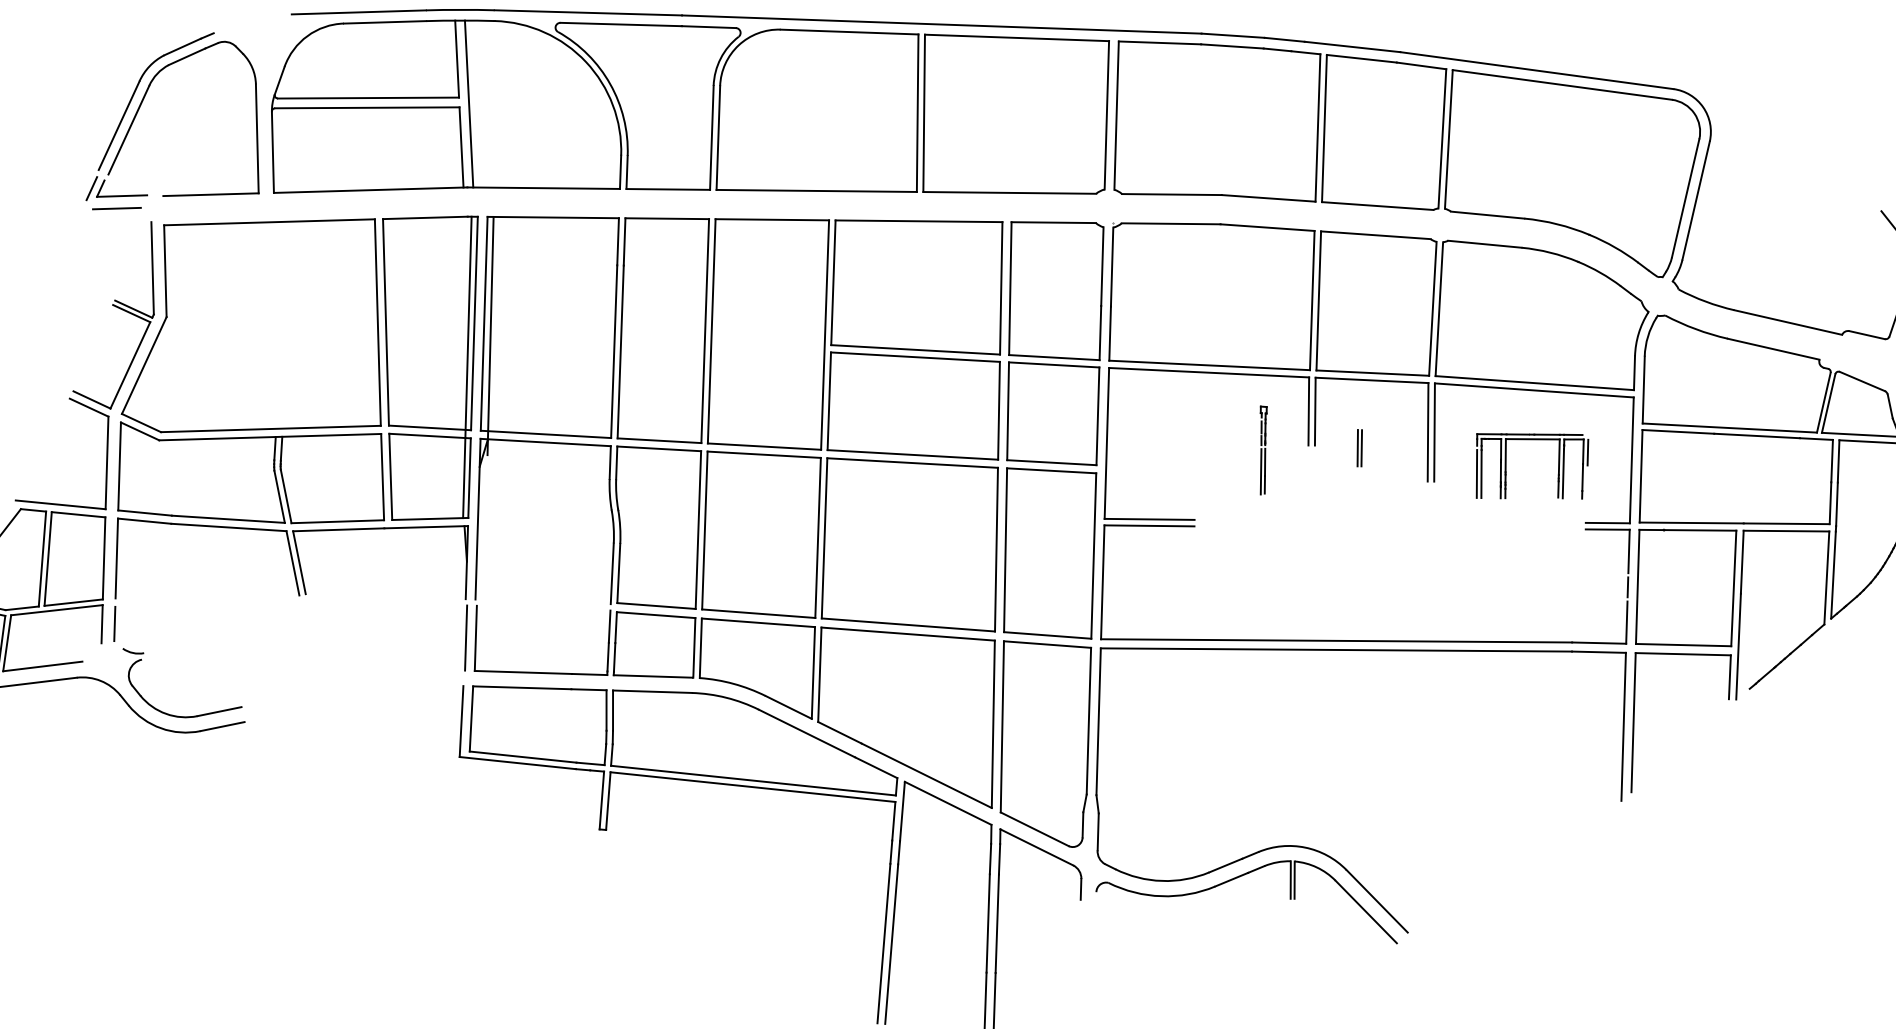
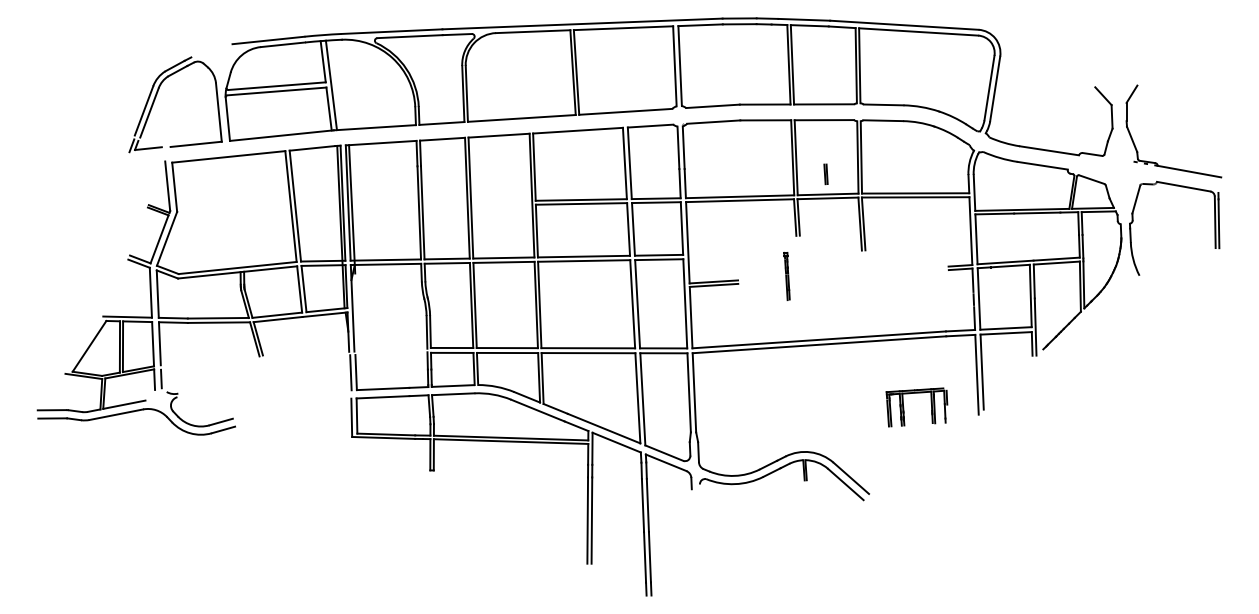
line: (117, 208) -> (146, 155), removed
part: (1358, 448) -> (825, 174), moved
part: (1261, 450) -> (786, 276), moved
part: (1508, 464) -> (904, 407), moved

